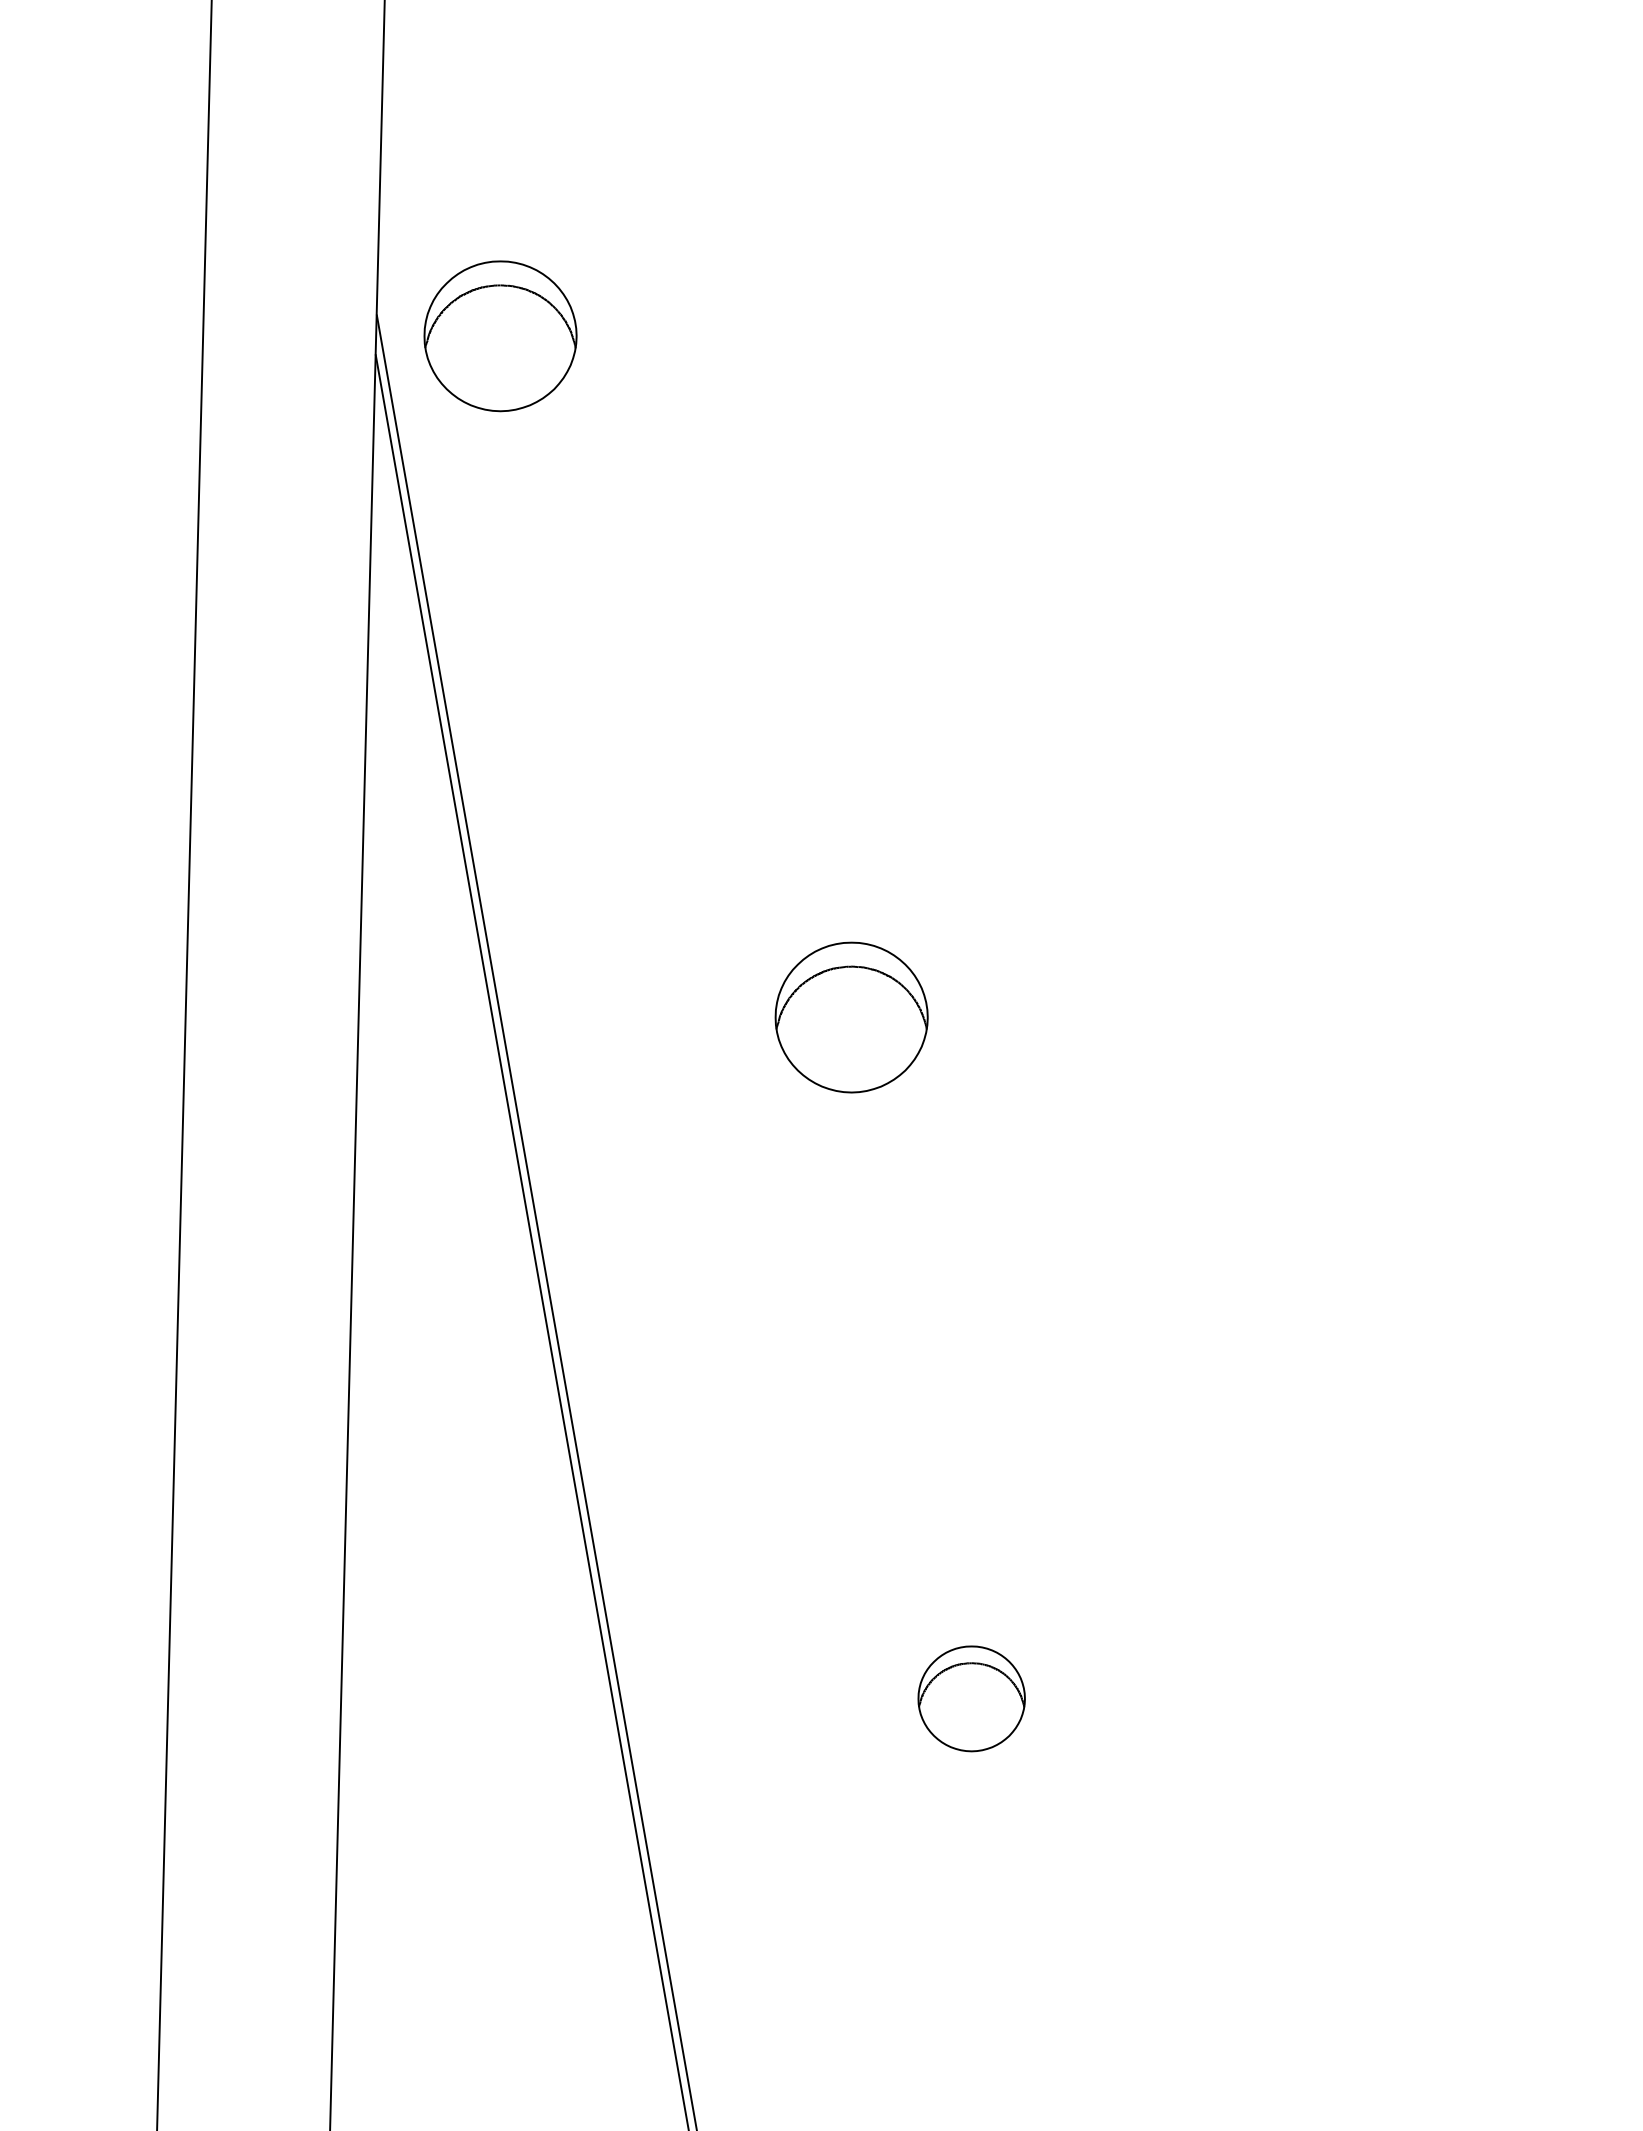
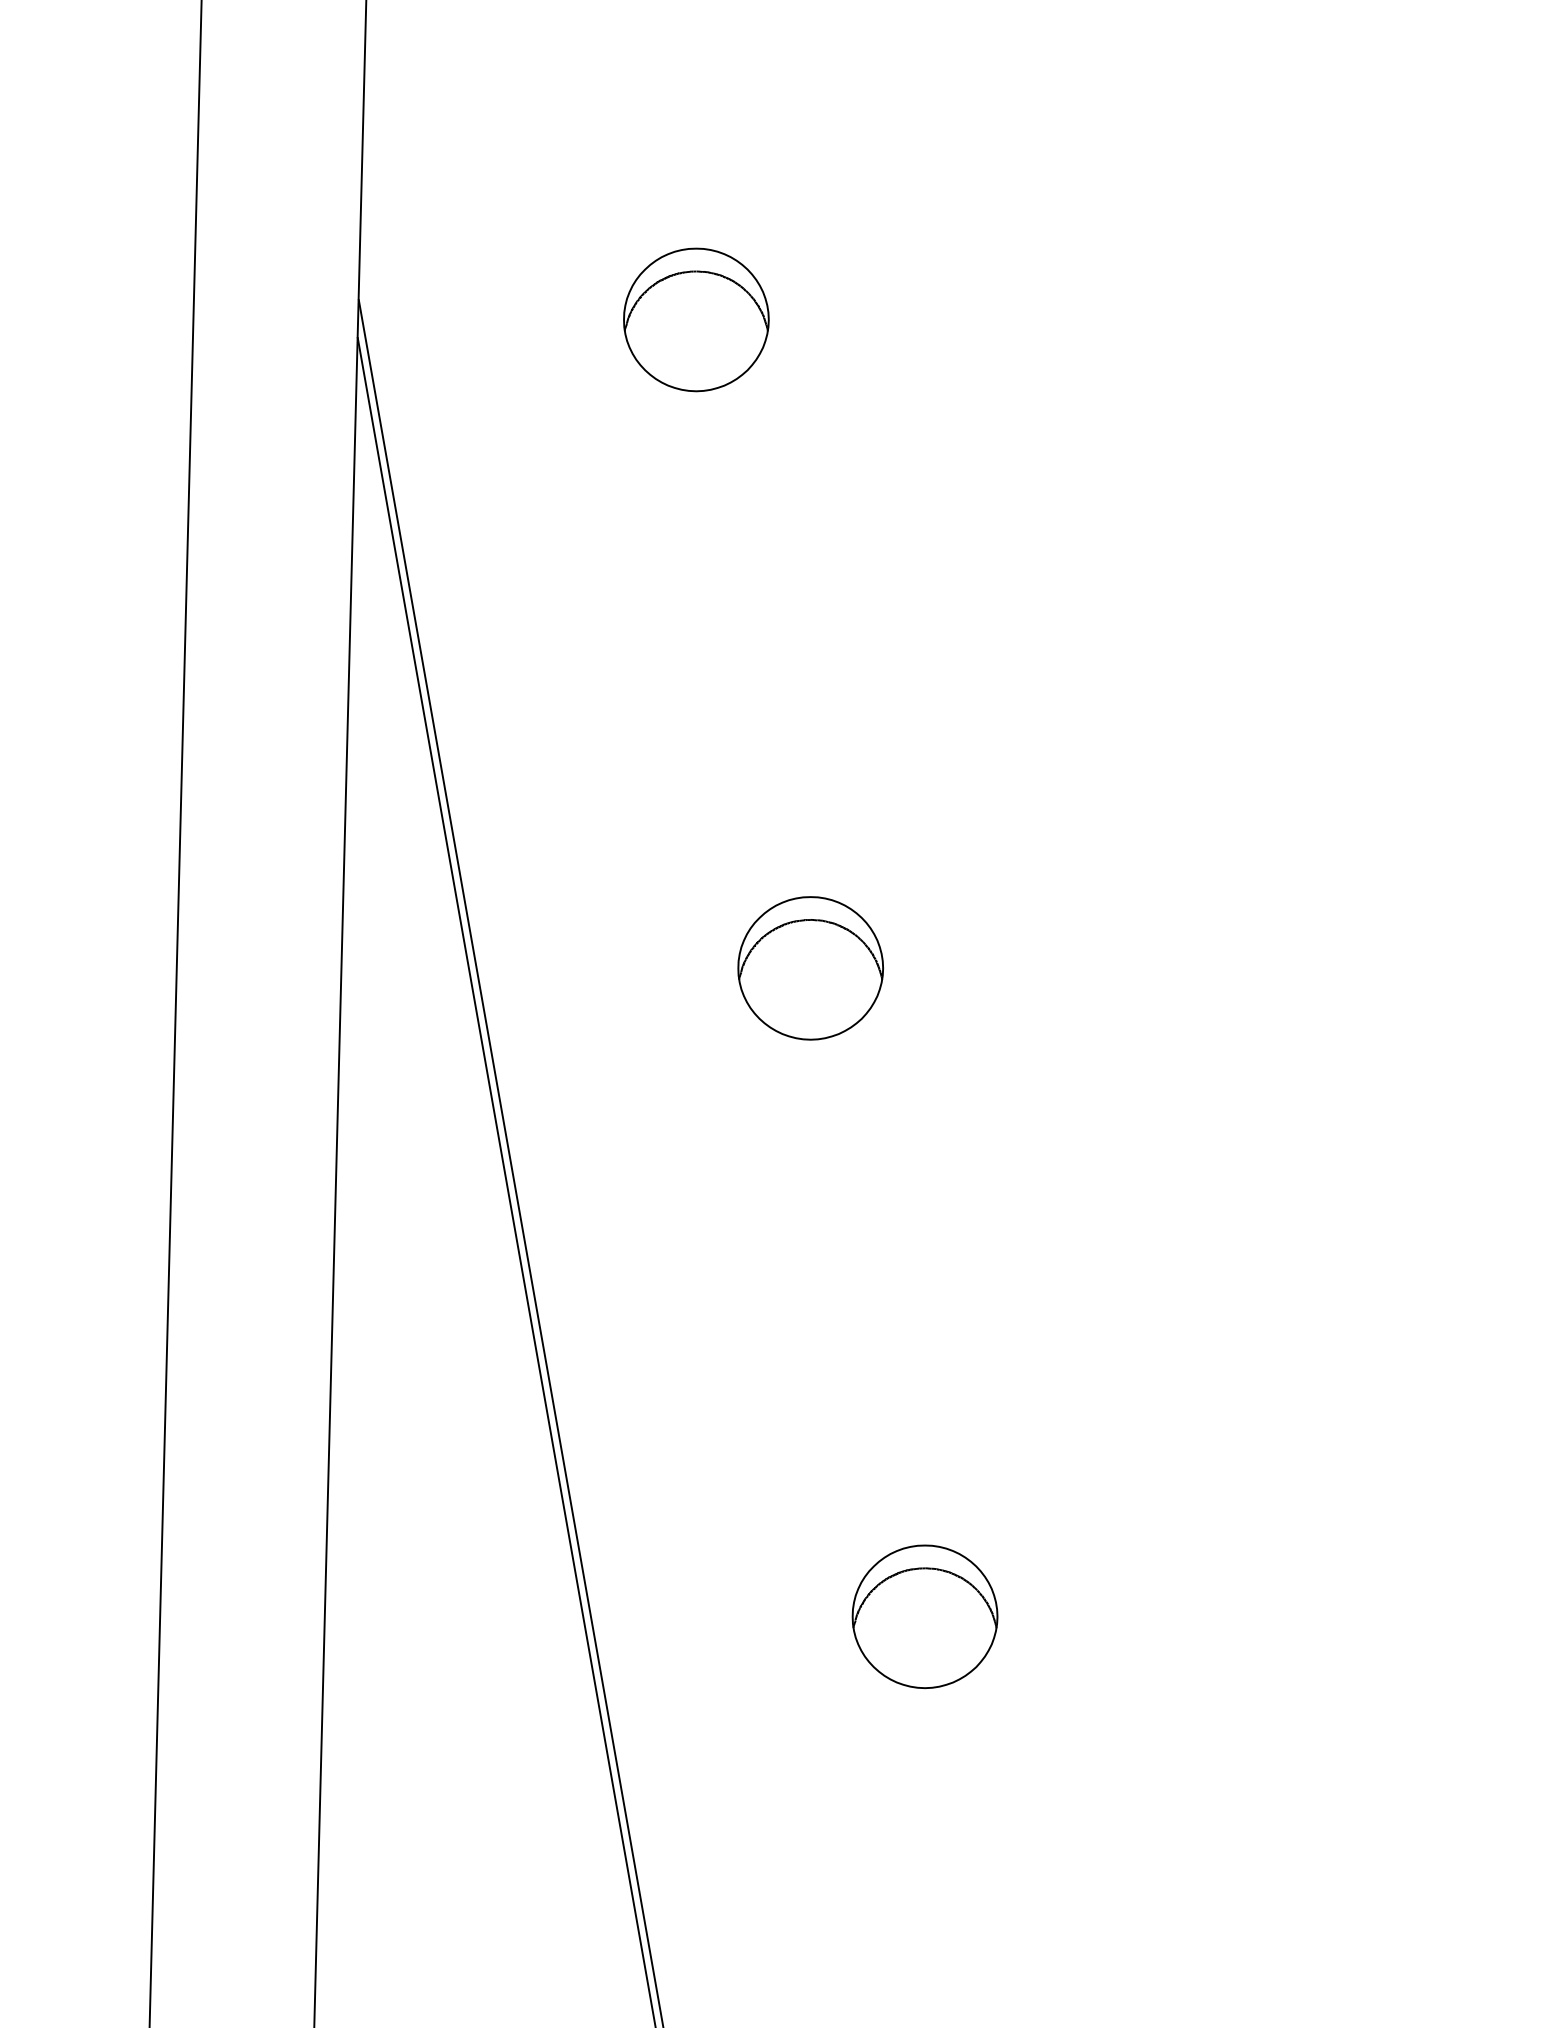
part: (500, 336) -> (696, 320), moved
part: (971, 1698) -> (924, 1616), size x1.43

